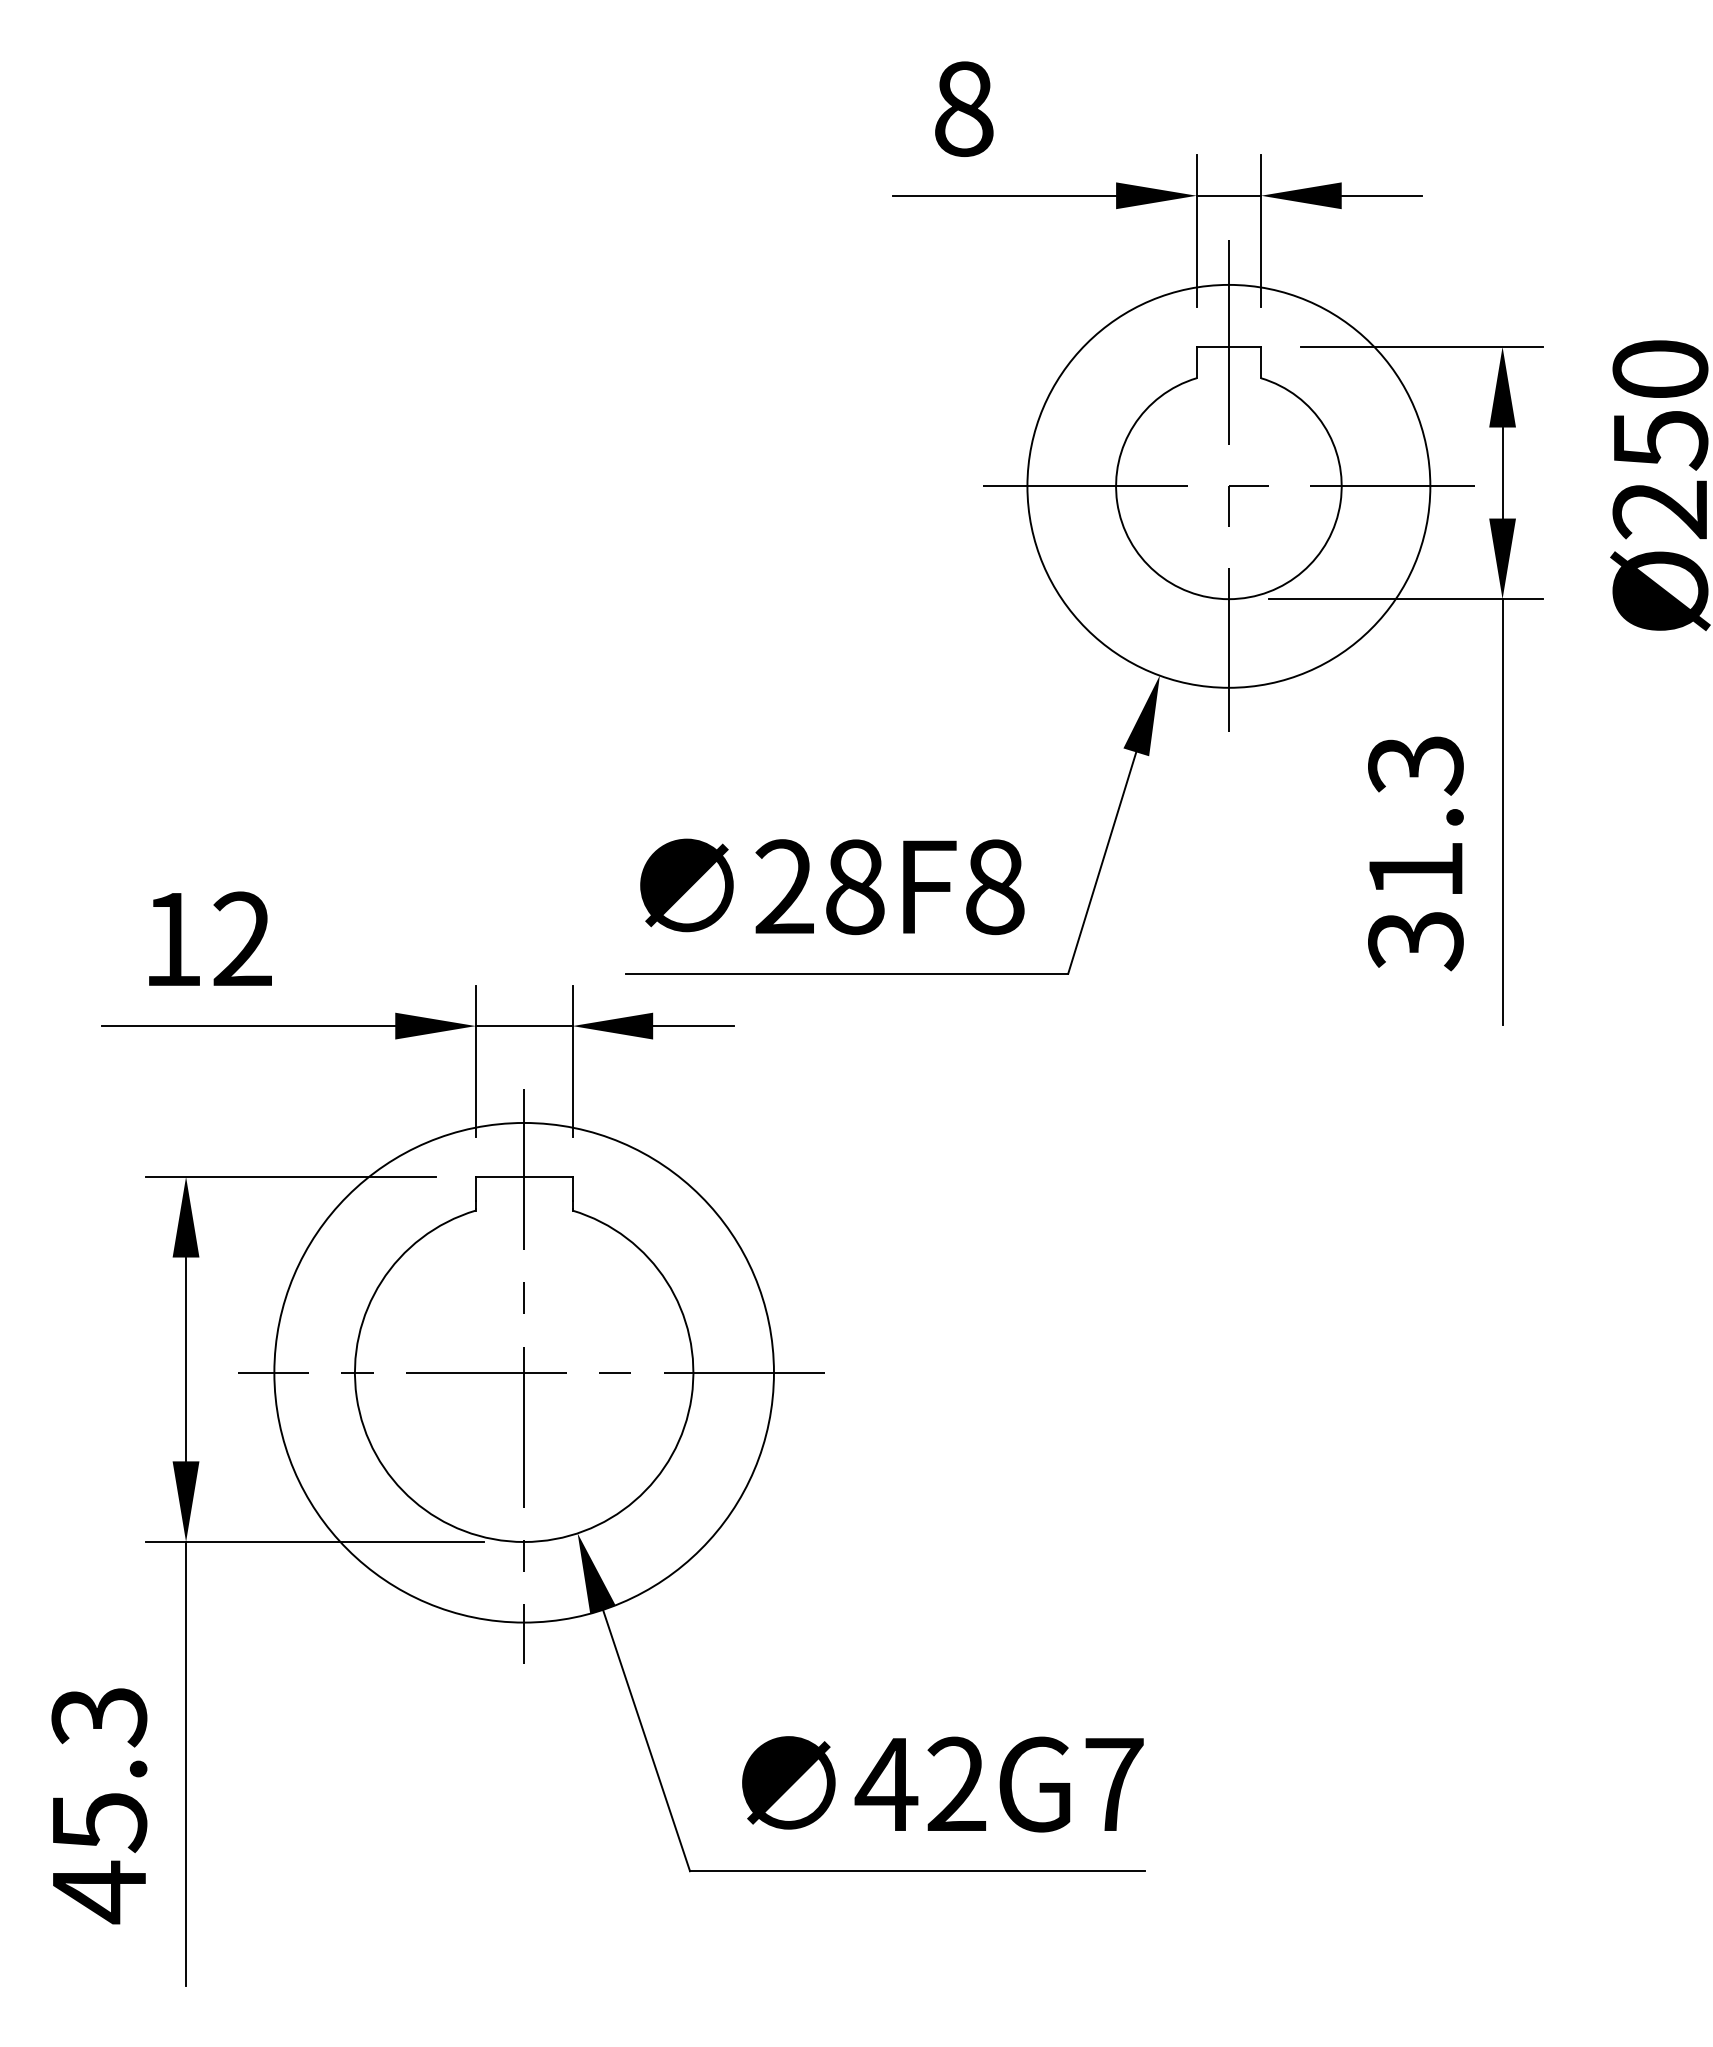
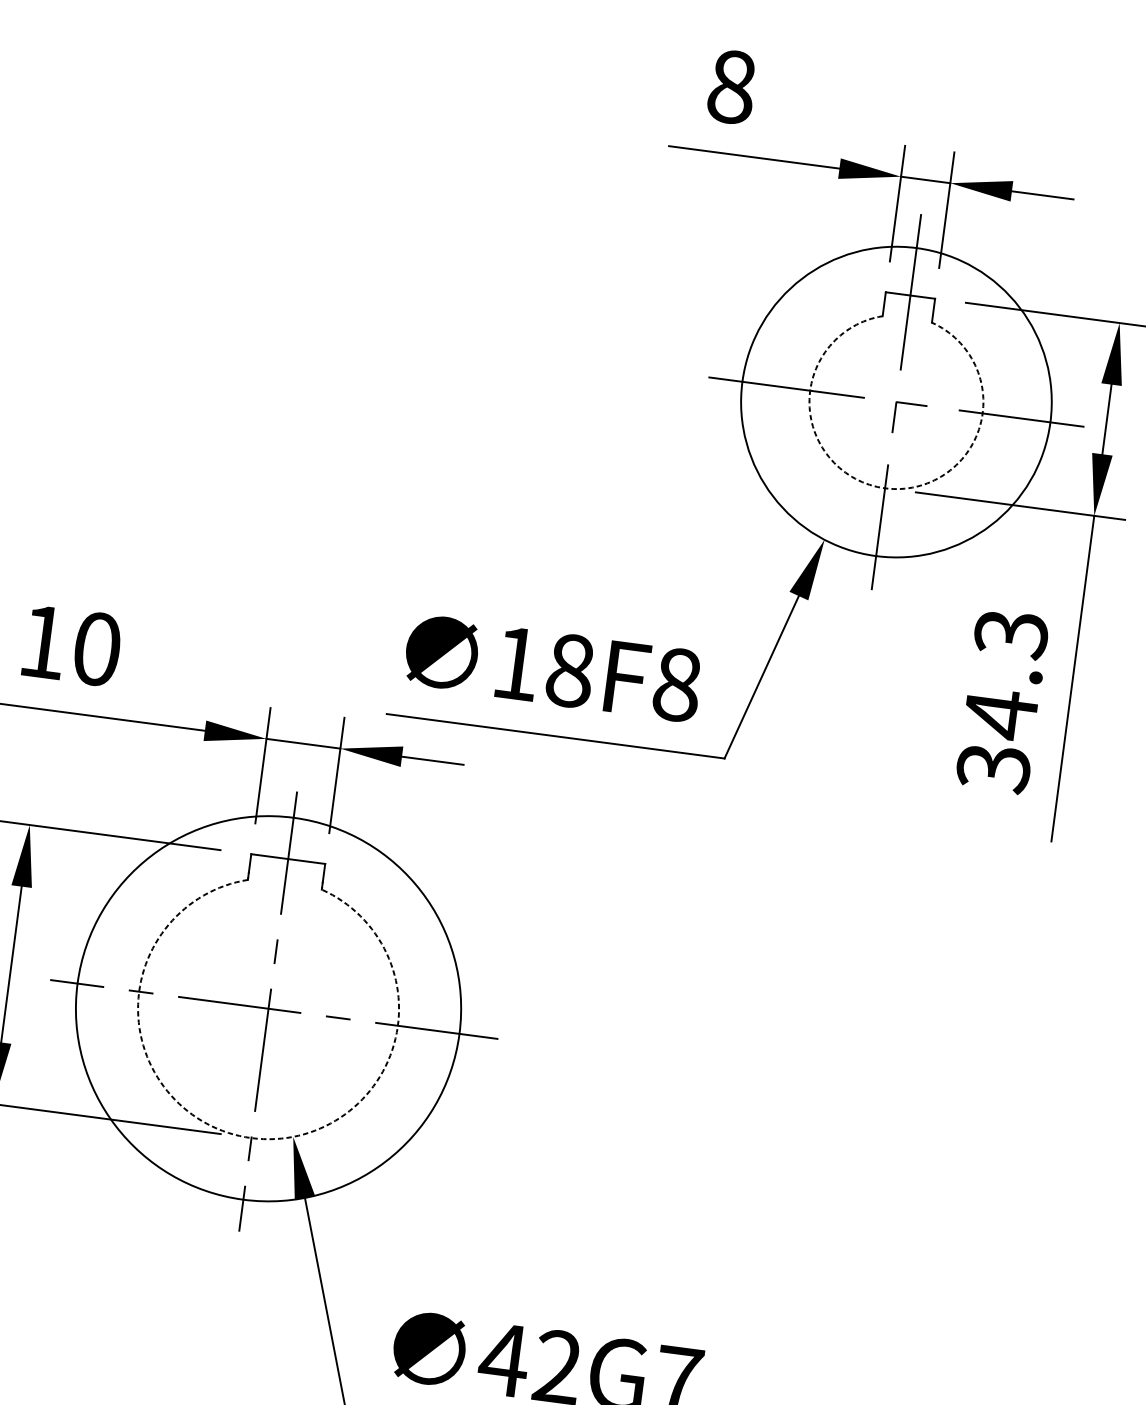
arc: (1228, 599) -> (884, 488), solid -> dashed
text: (1415, 870) -> (1000, 714), 31.3 -> 34.3
text: (784, 886) -> (516, 663), 28F8 -> 18F8
text: (242, 939) -> (96, 649), 12 -> 10
arc: (524, 1542) -> (251, 1138), solid -> dashed

